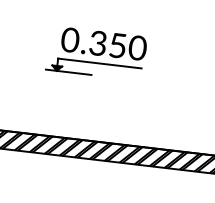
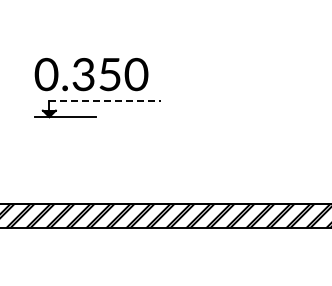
text: (104, 44) -> (91, 74), moved
line: (100, 63) -> (105, 100), solid -> dashed

